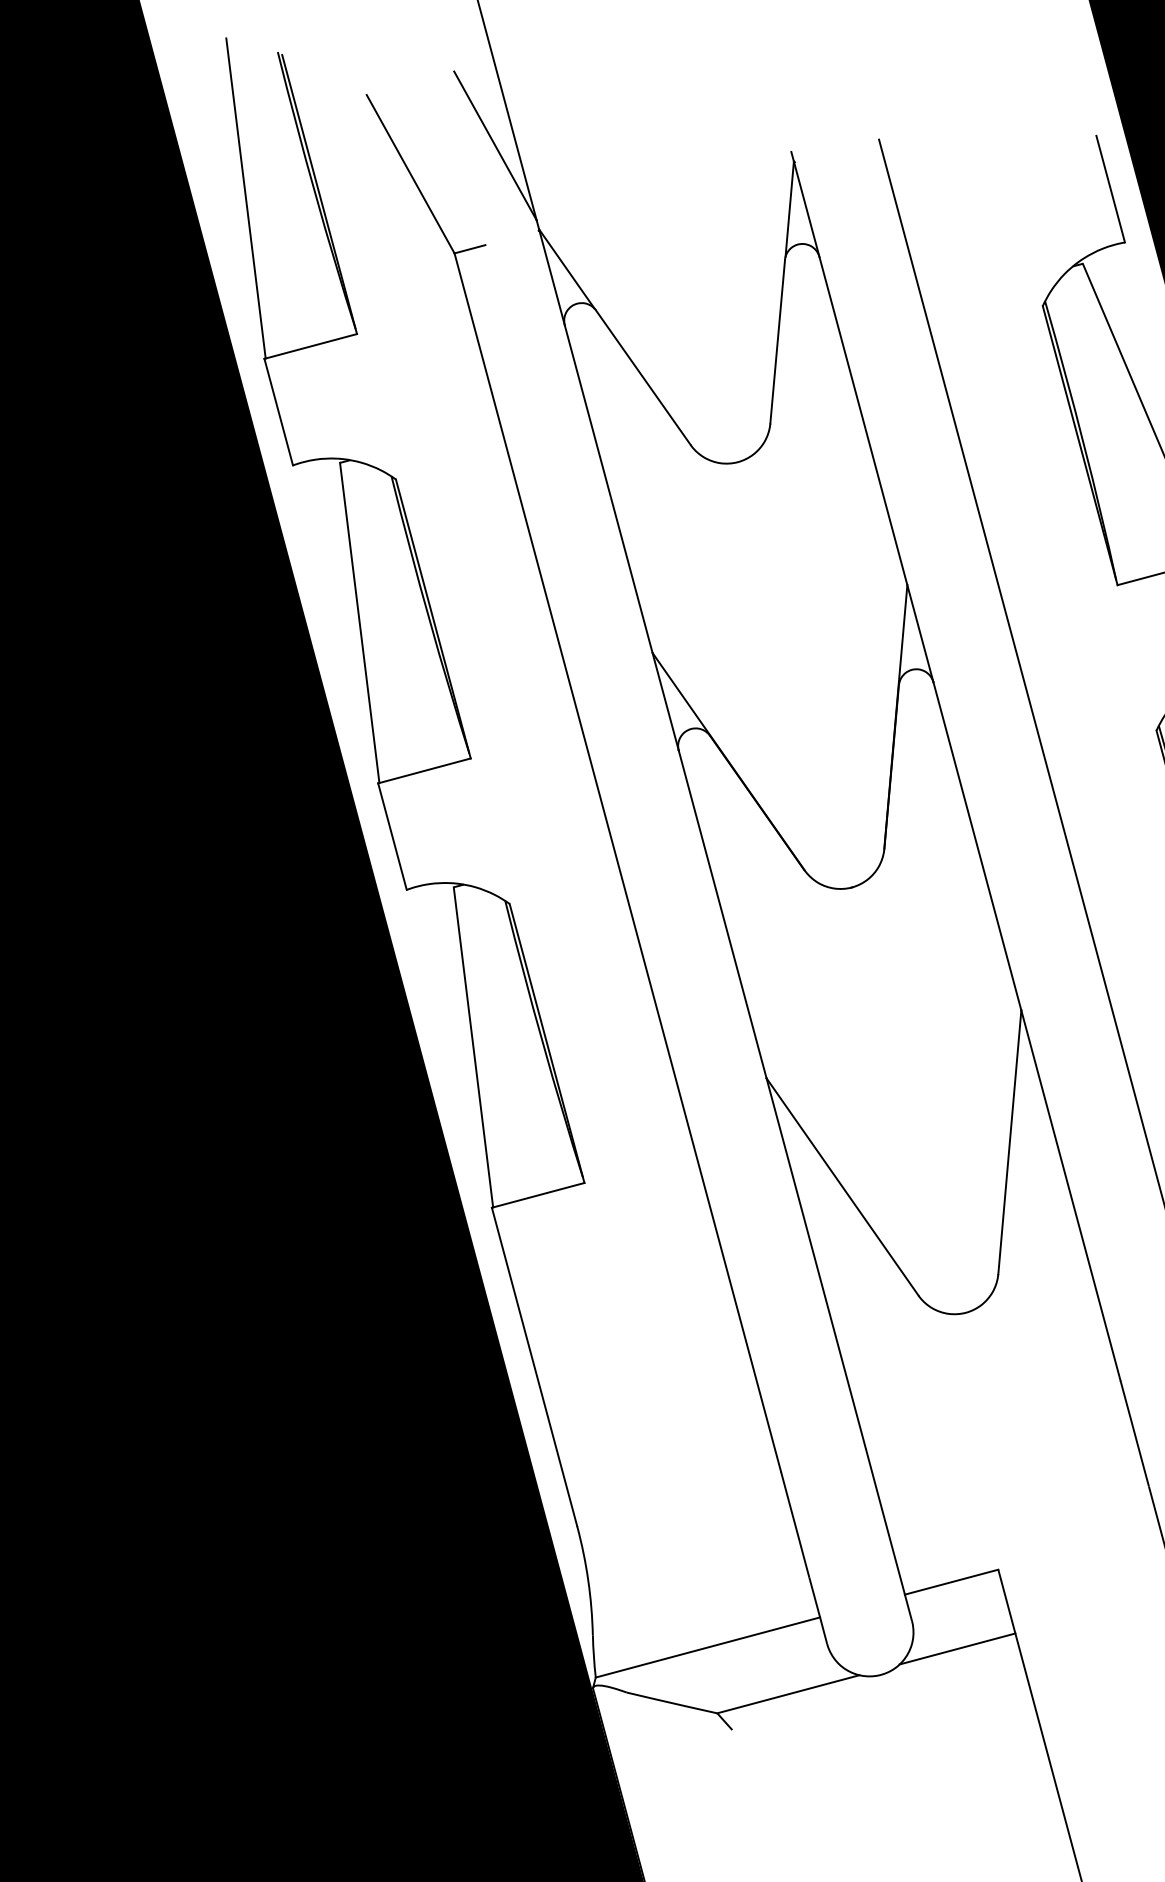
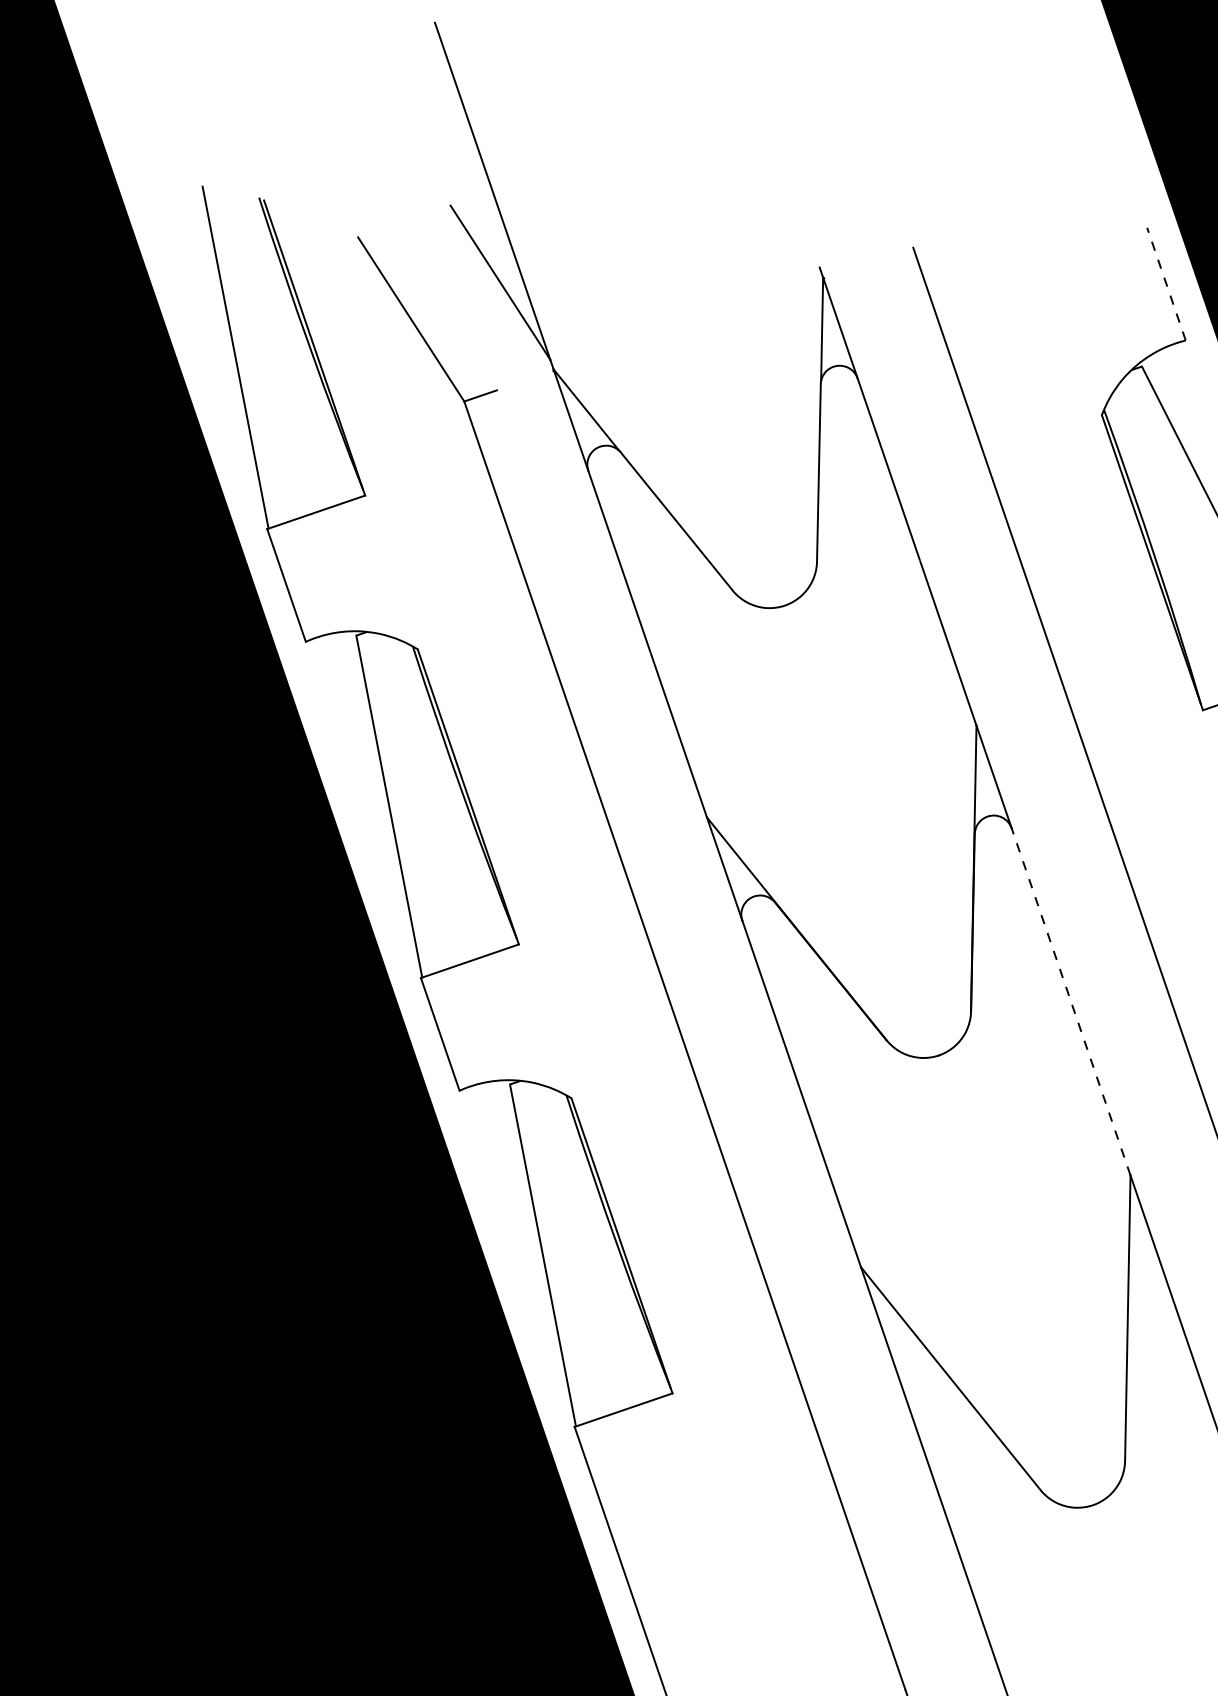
line: (1110, 188) -> (1166, 283), solid -> dashed
line: (977, 846) -> (1071, 1002), solid -> dashed

